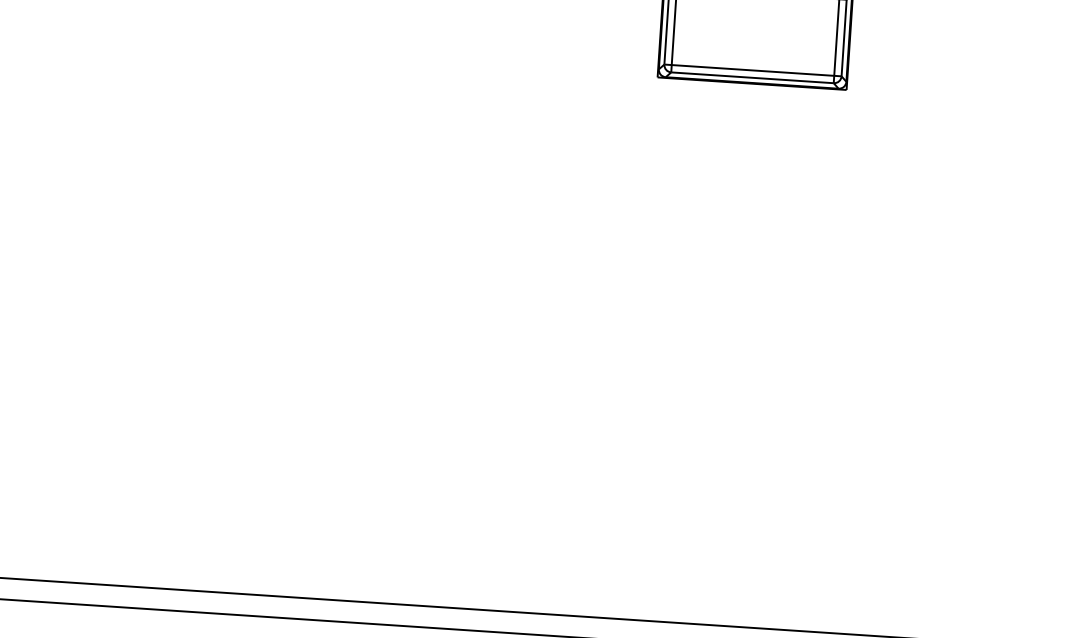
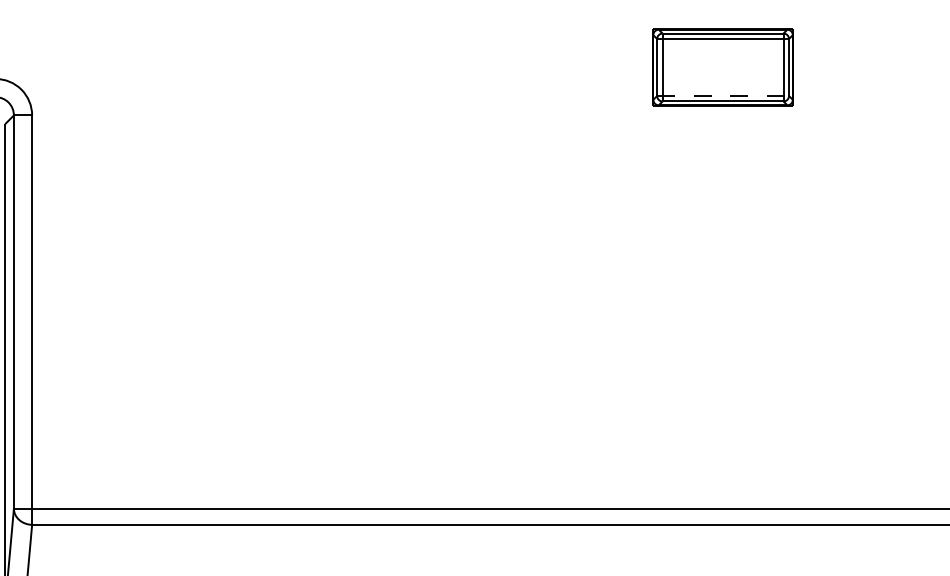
line: (753, 71) -> (723, 96), solid -> dashed

